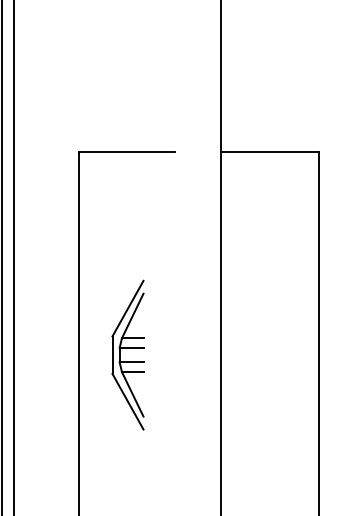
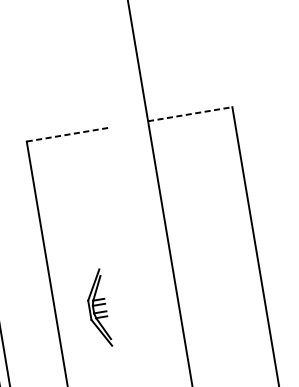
line: (126, 151) -> (67, 134), solid -> dashed
line: (270, 151) -> (190, 114), solid -> dashed
part: (127, 354) -> (97, 308), size x0.6

